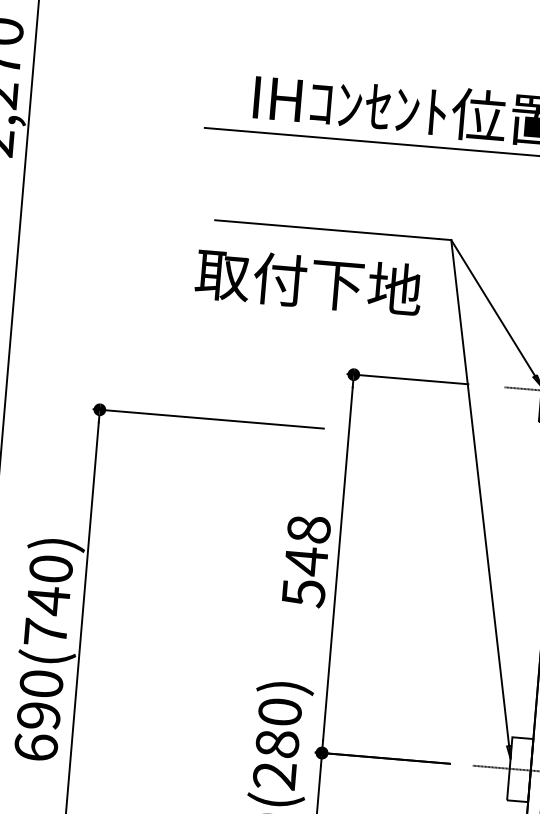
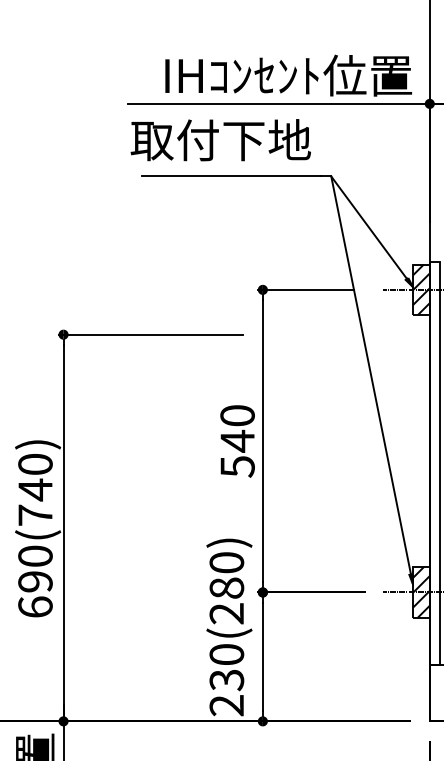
text: (308, 282) -> (220, 140), moved
text: (308, 529) -> (237, 415), 548 -> 540
hatch: (519, 769) -> (420, 592), added

